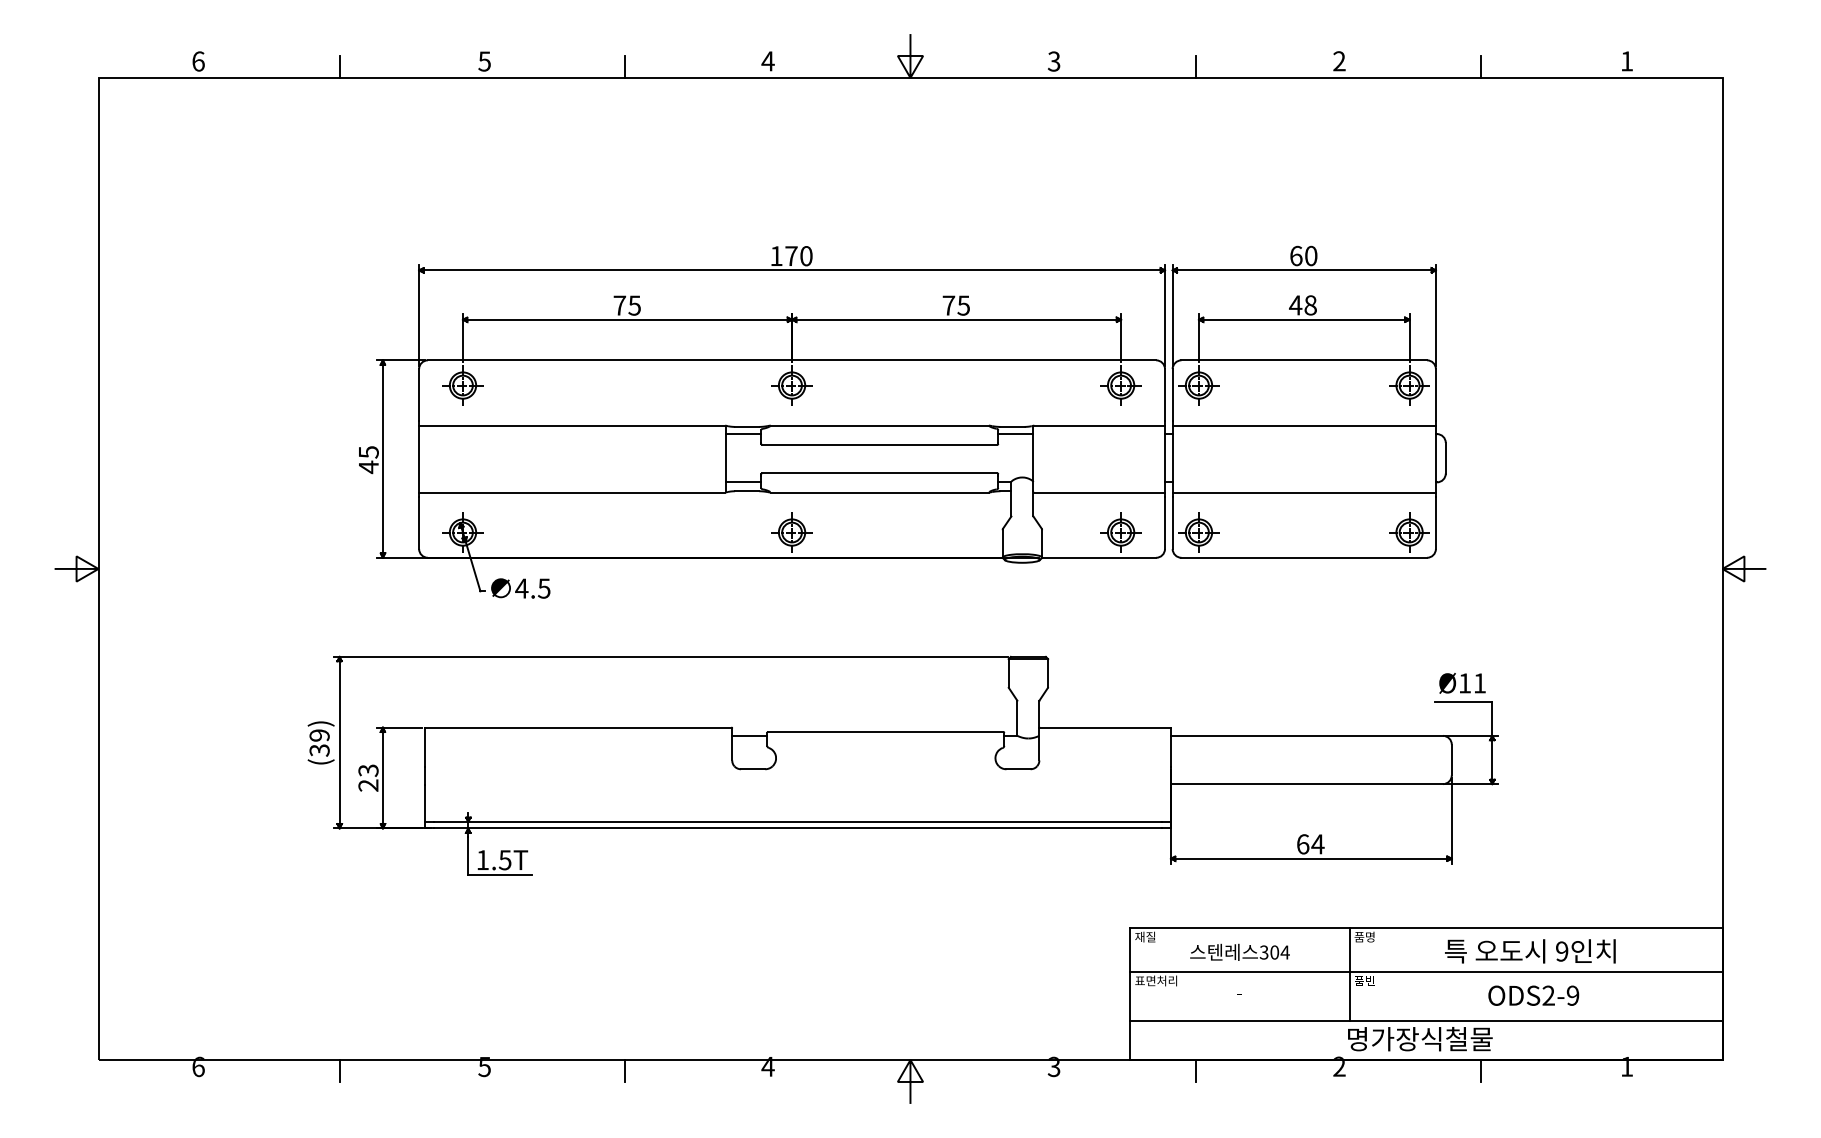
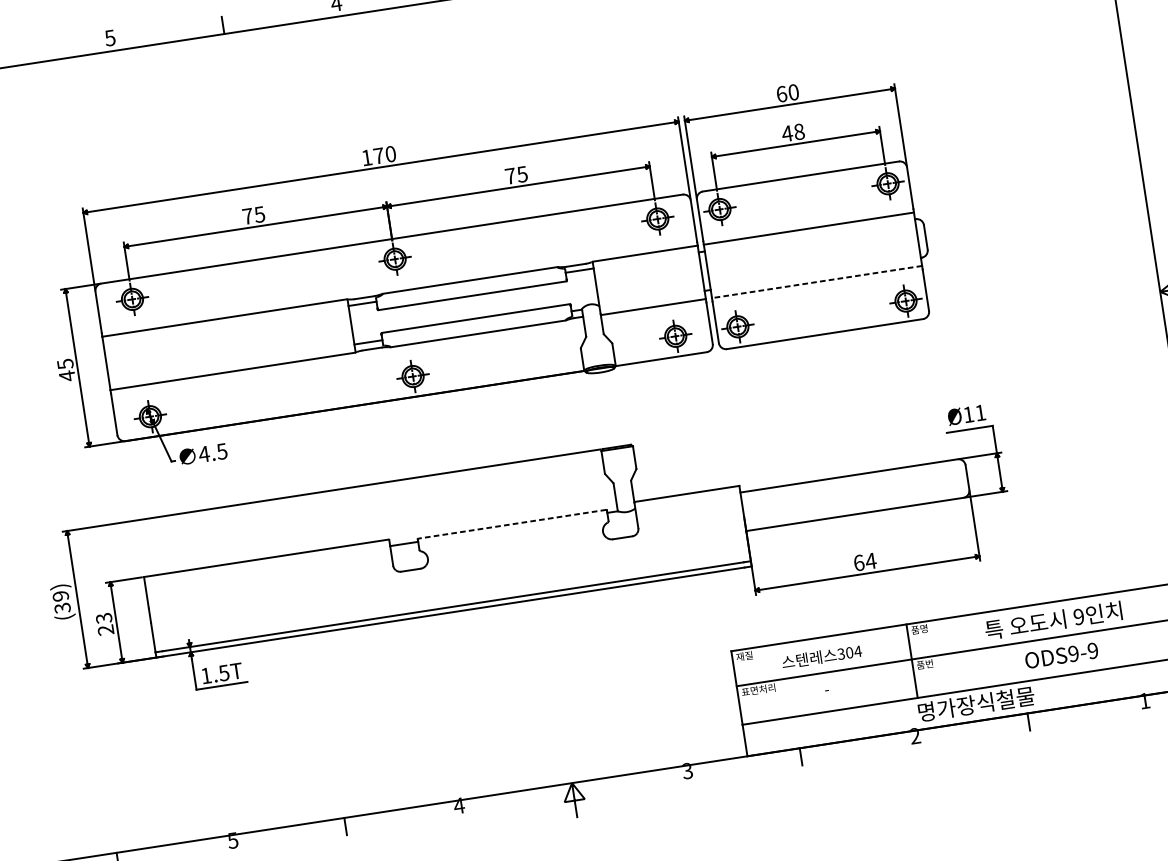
line: (1304, 492) -> (817, 281), solid -> dashed
line: (885, 731) -> (511, 523), solid -> dashed
text: (1548, 995) -> (1073, 653), ODS2-9 -> ODS9-9

